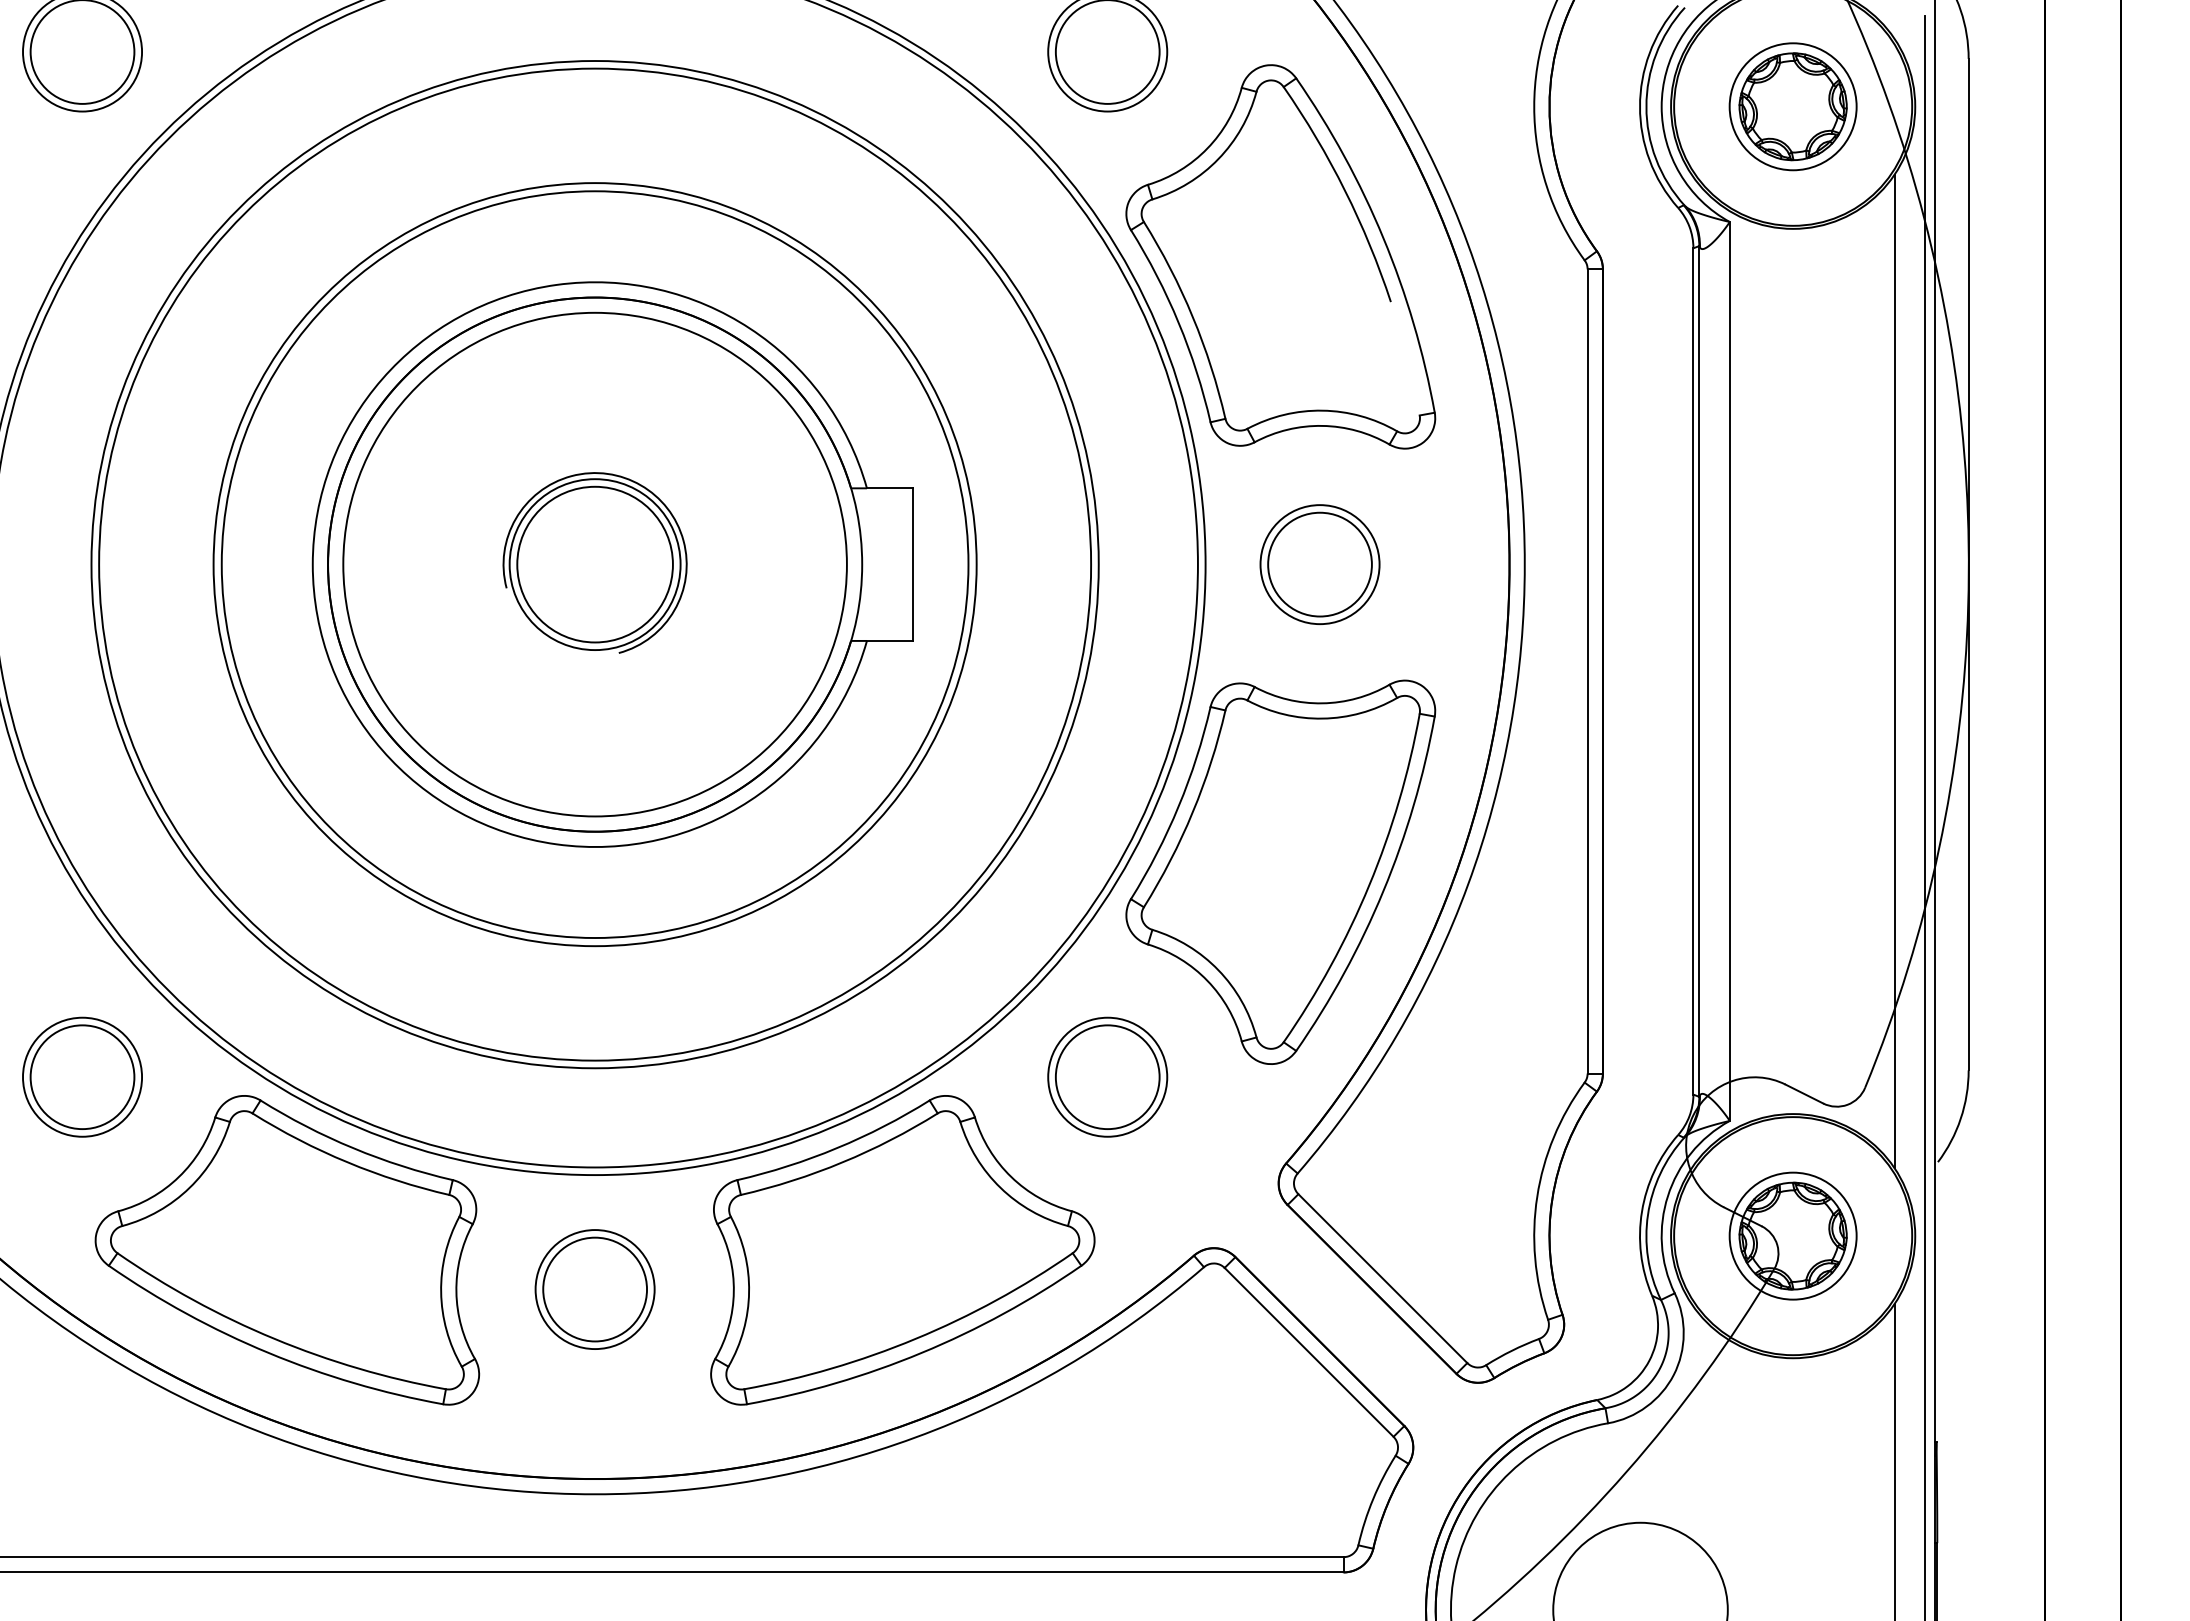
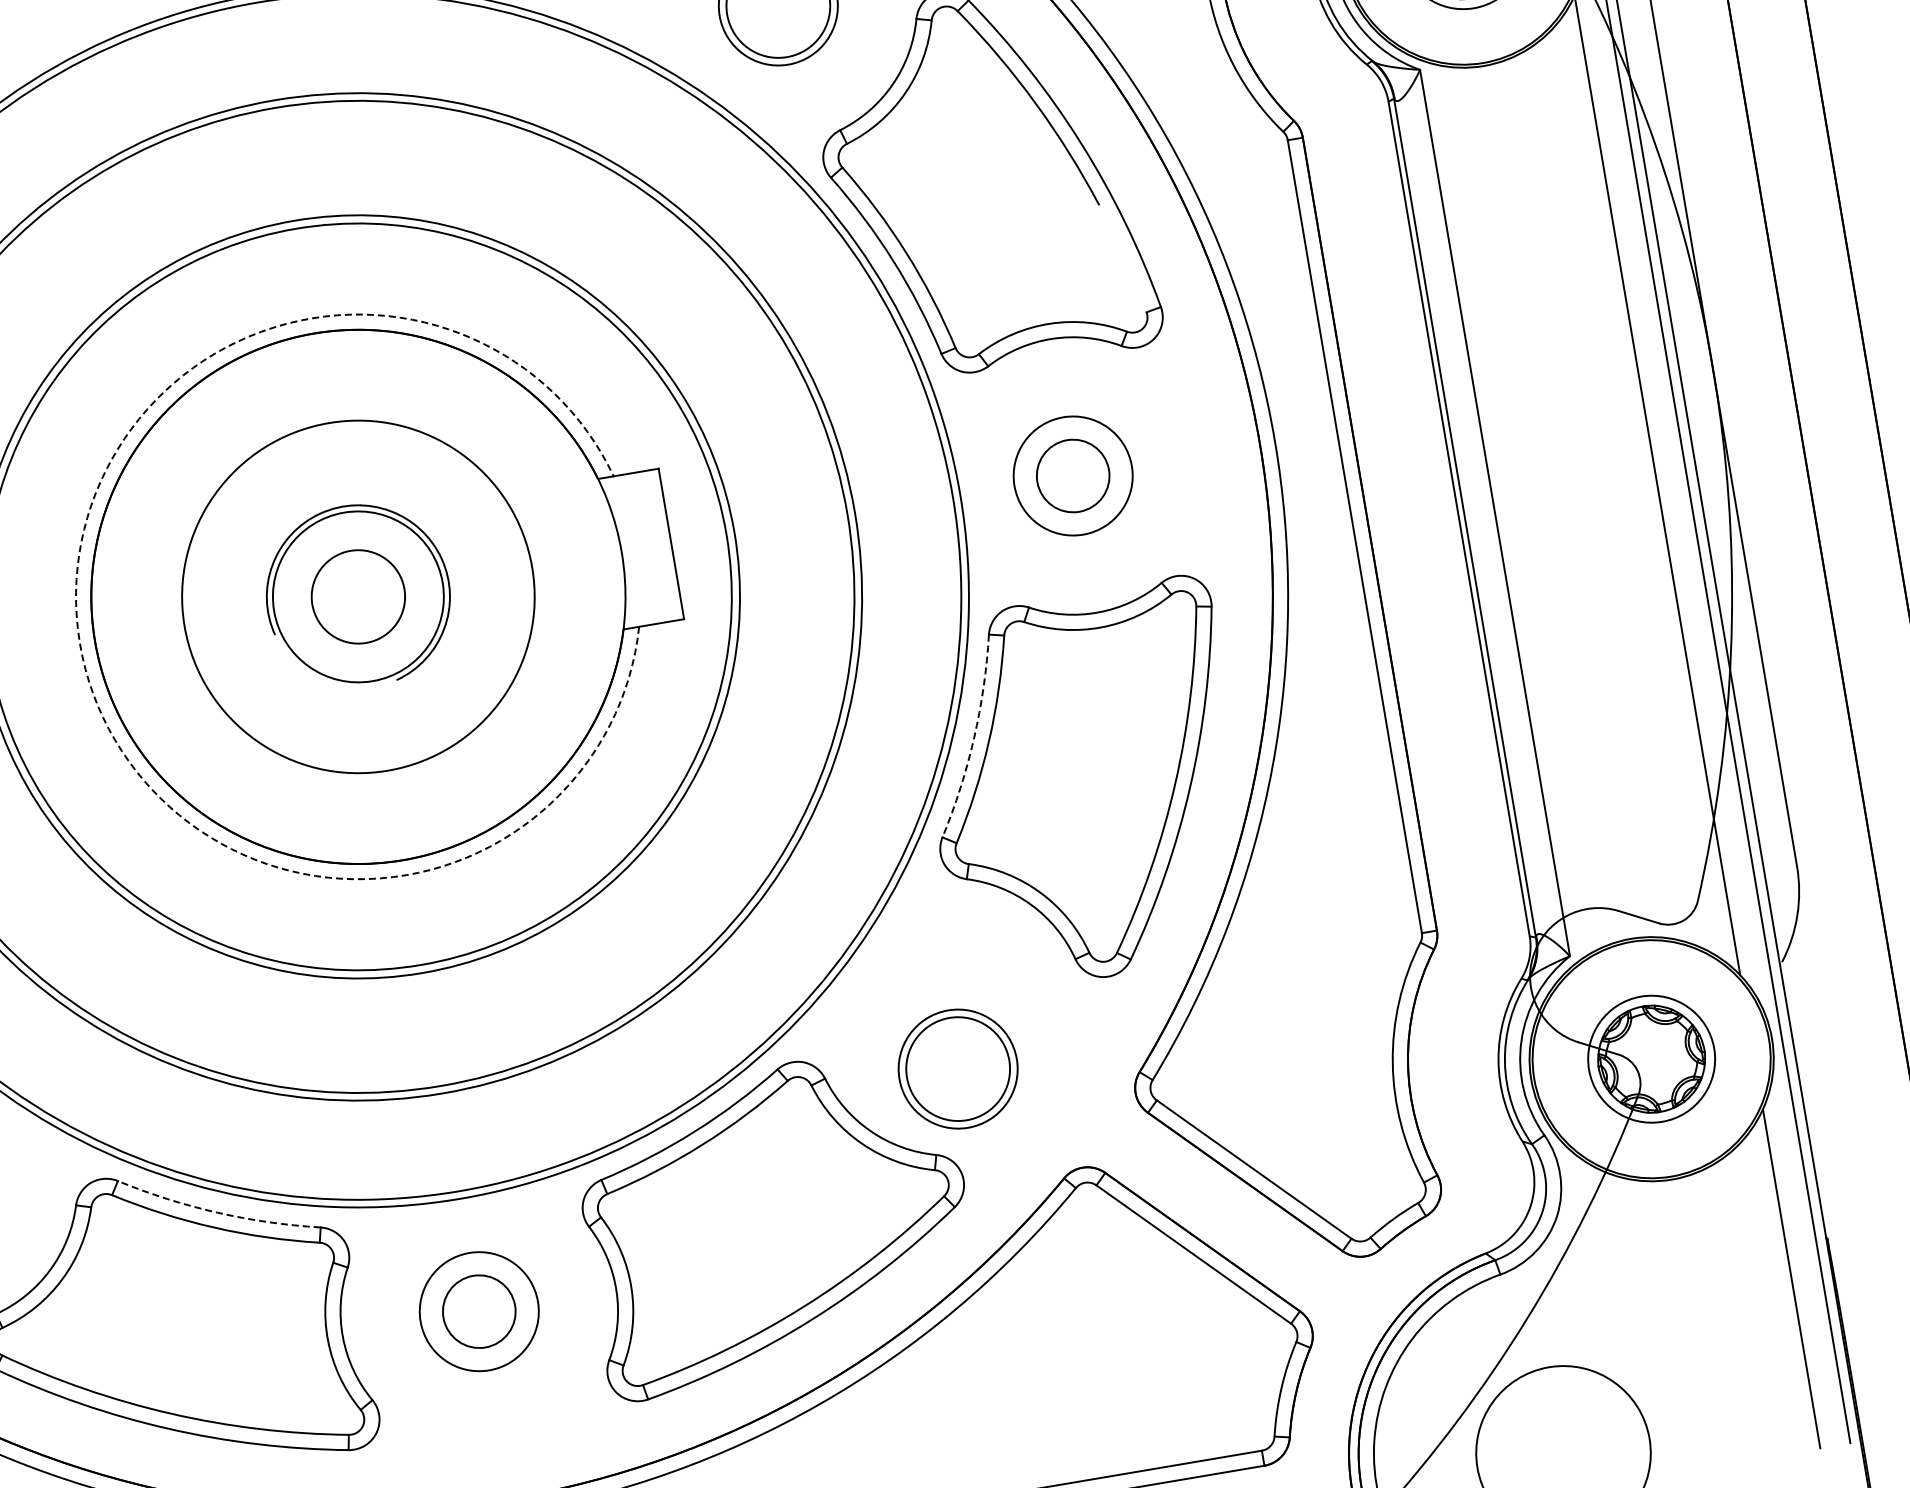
arc: (312, 564) -> (79, 643), solid -> dashed
circle: (594, 564) -> (357, 596), size x0.6
circle: (594, 564) -> (357, 596), size x0.7
circle: (1319, 564) -> (1072, 475), size x0.7
arc: (1178, 806) -> (973, 738), solid -> dashed
part: (1107, 1076) -> (957, 1068), moved
arc: (353, 1148) -> (217, 1212), solid -> dashed
circle: (595, 1289) -> (479, 1311), size x0.7

